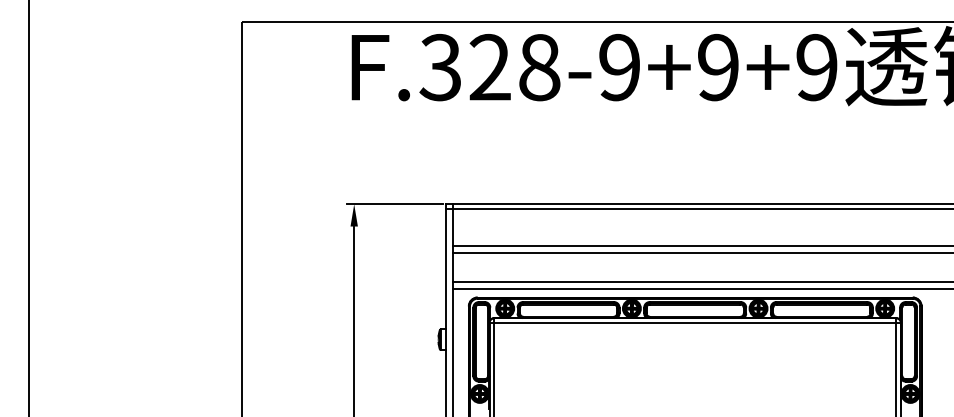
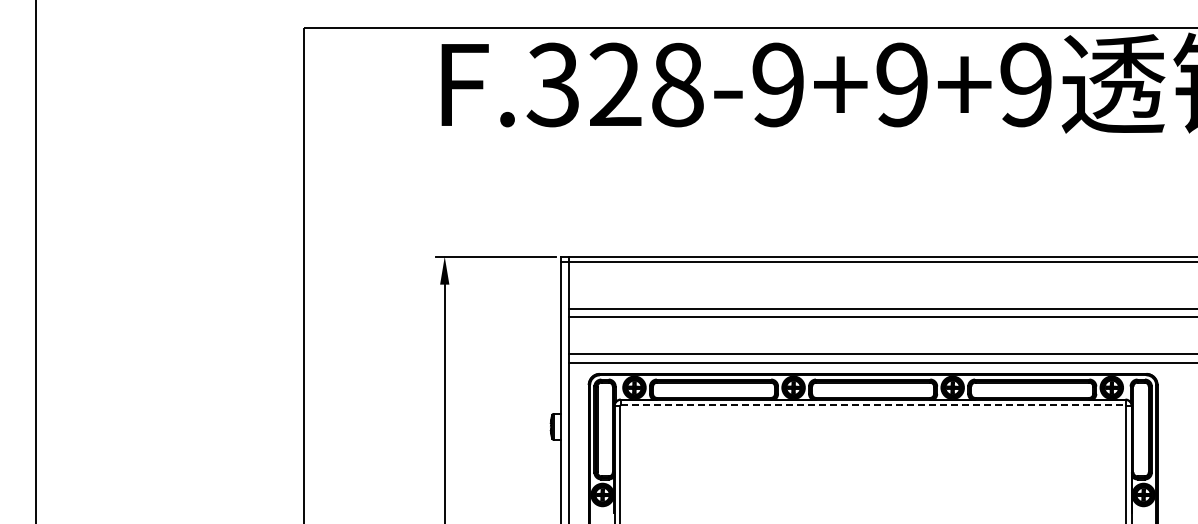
line: (695, 322) -> (873, 405), solid -> dashed

